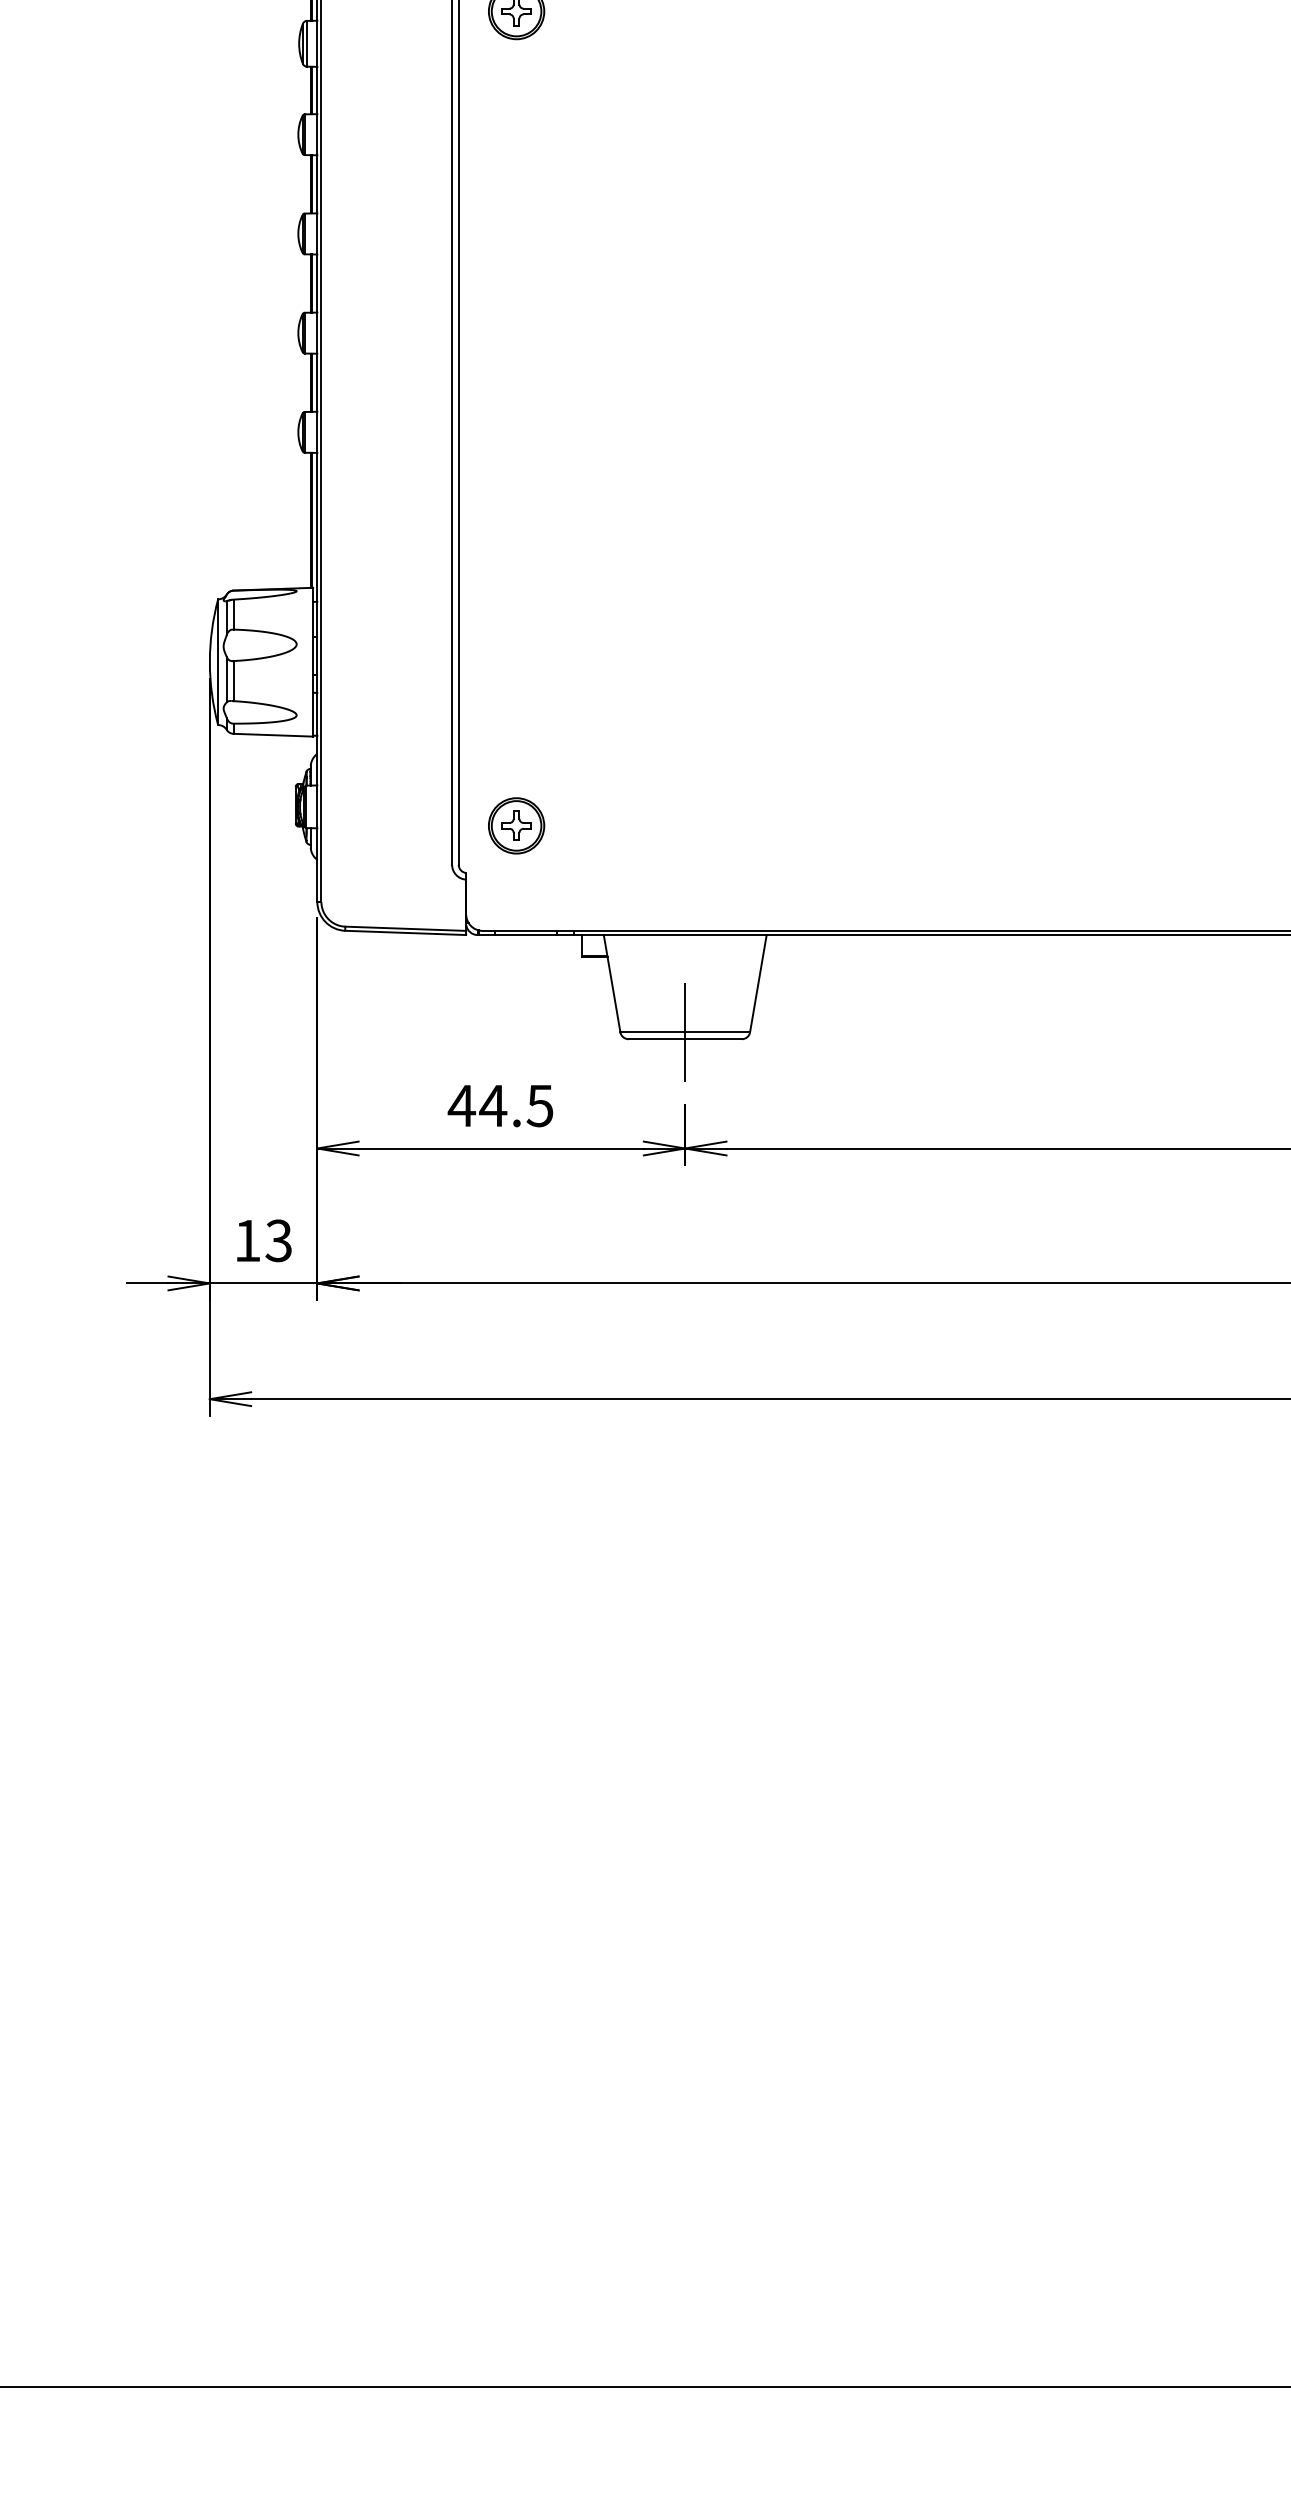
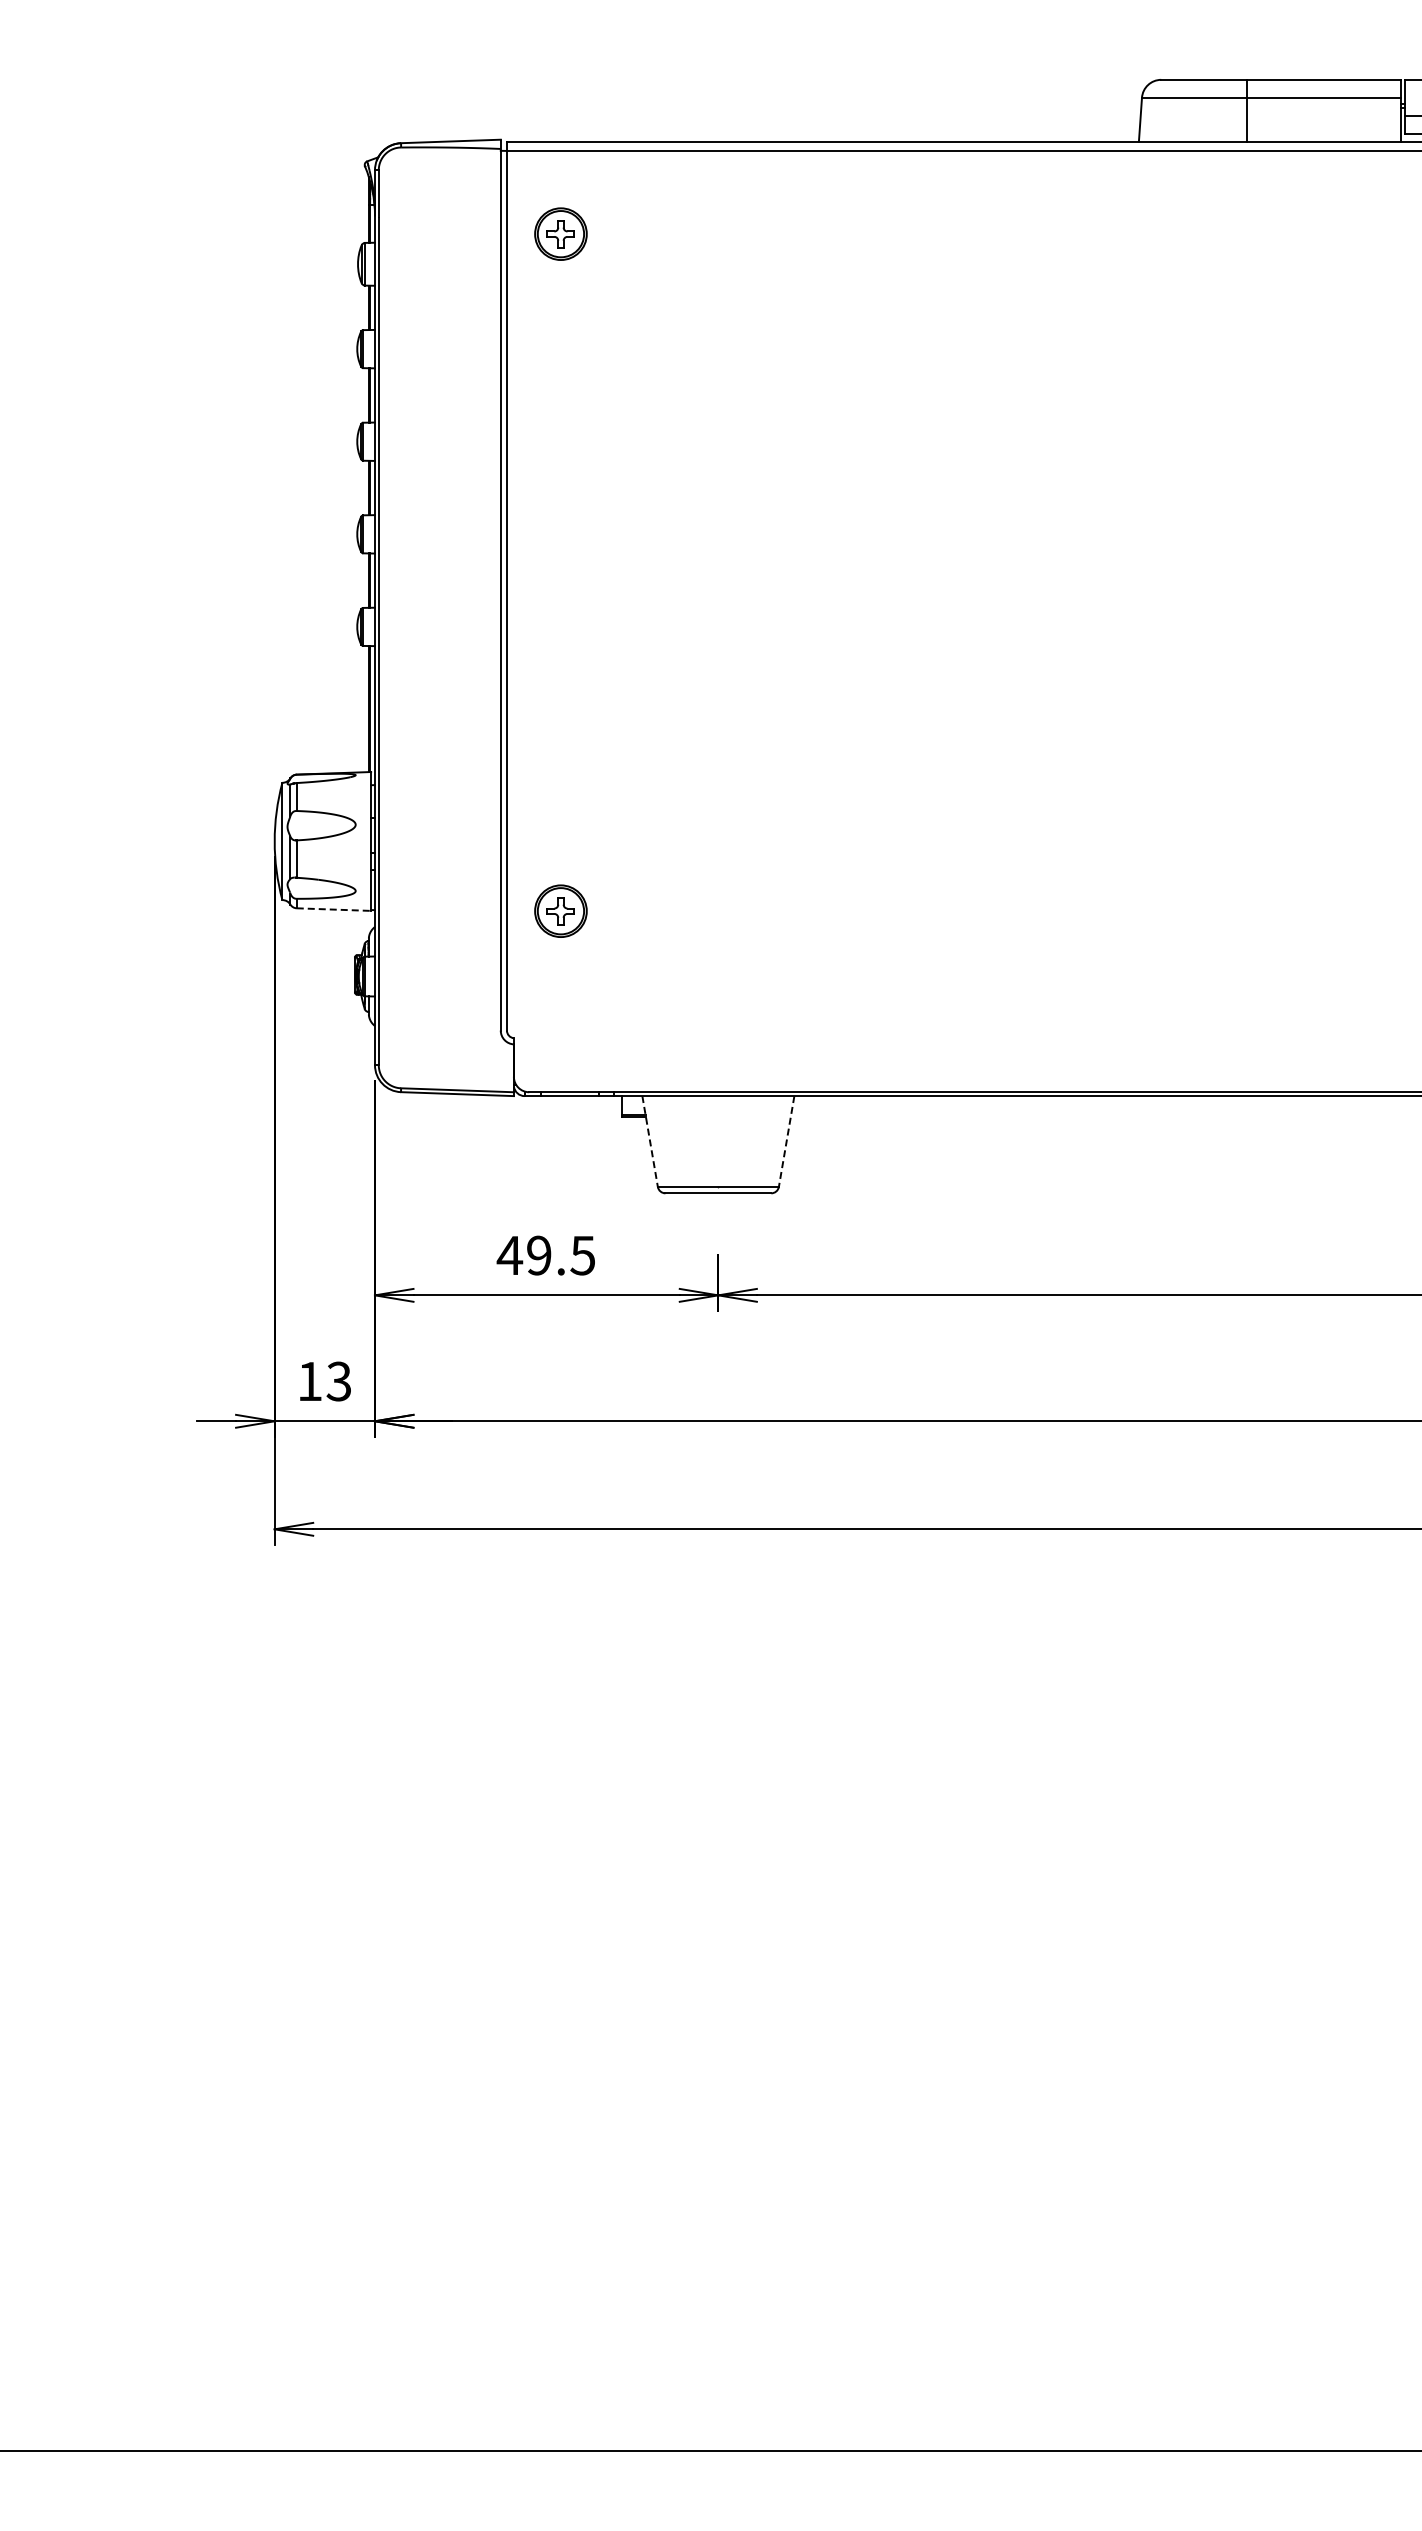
line: (273, 735) -> (334, 909), solid -> dashed
part: (516, 825) -> (560, 910), moved
line: (612, 984) -> (650, 1142), solid -> dashed
line: (758, 984) -> (786, 1142), solid -> dashed
line: (685, 1035) -> (718, 1189), removed
text: (492, 1105) -> (538, 1255), 44.5 -> 49.5

